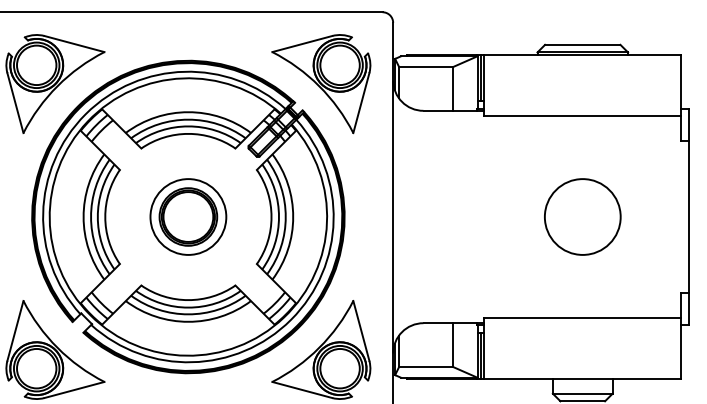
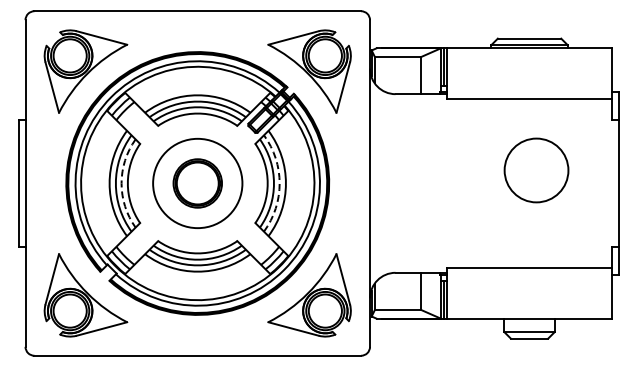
arc: (97, 217) -> (121, 183), solid -> dashed
circle: (188, 217) -> (197, 183), size x1.4
arc: (285, 217) -> (279, 183), solid -> dashed
circle: (582, 217) -> (536, 170), moved

